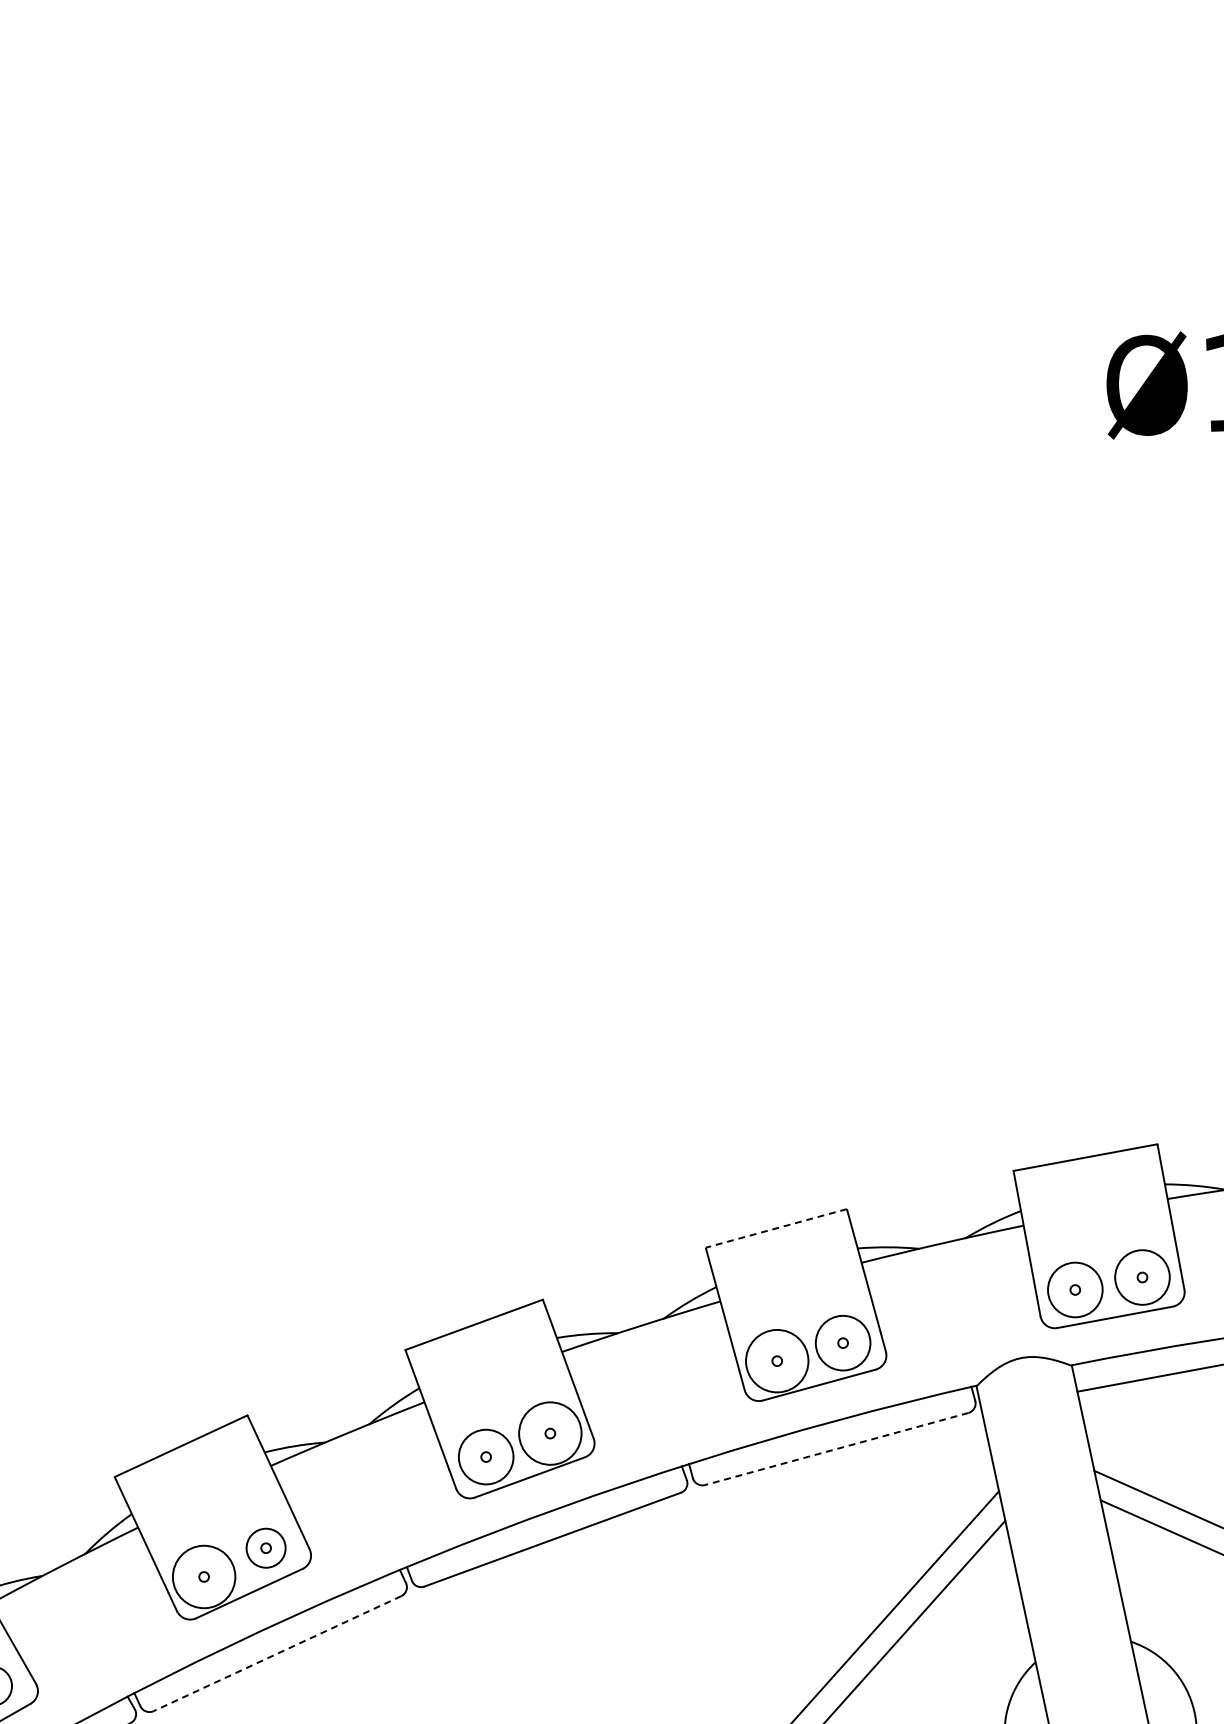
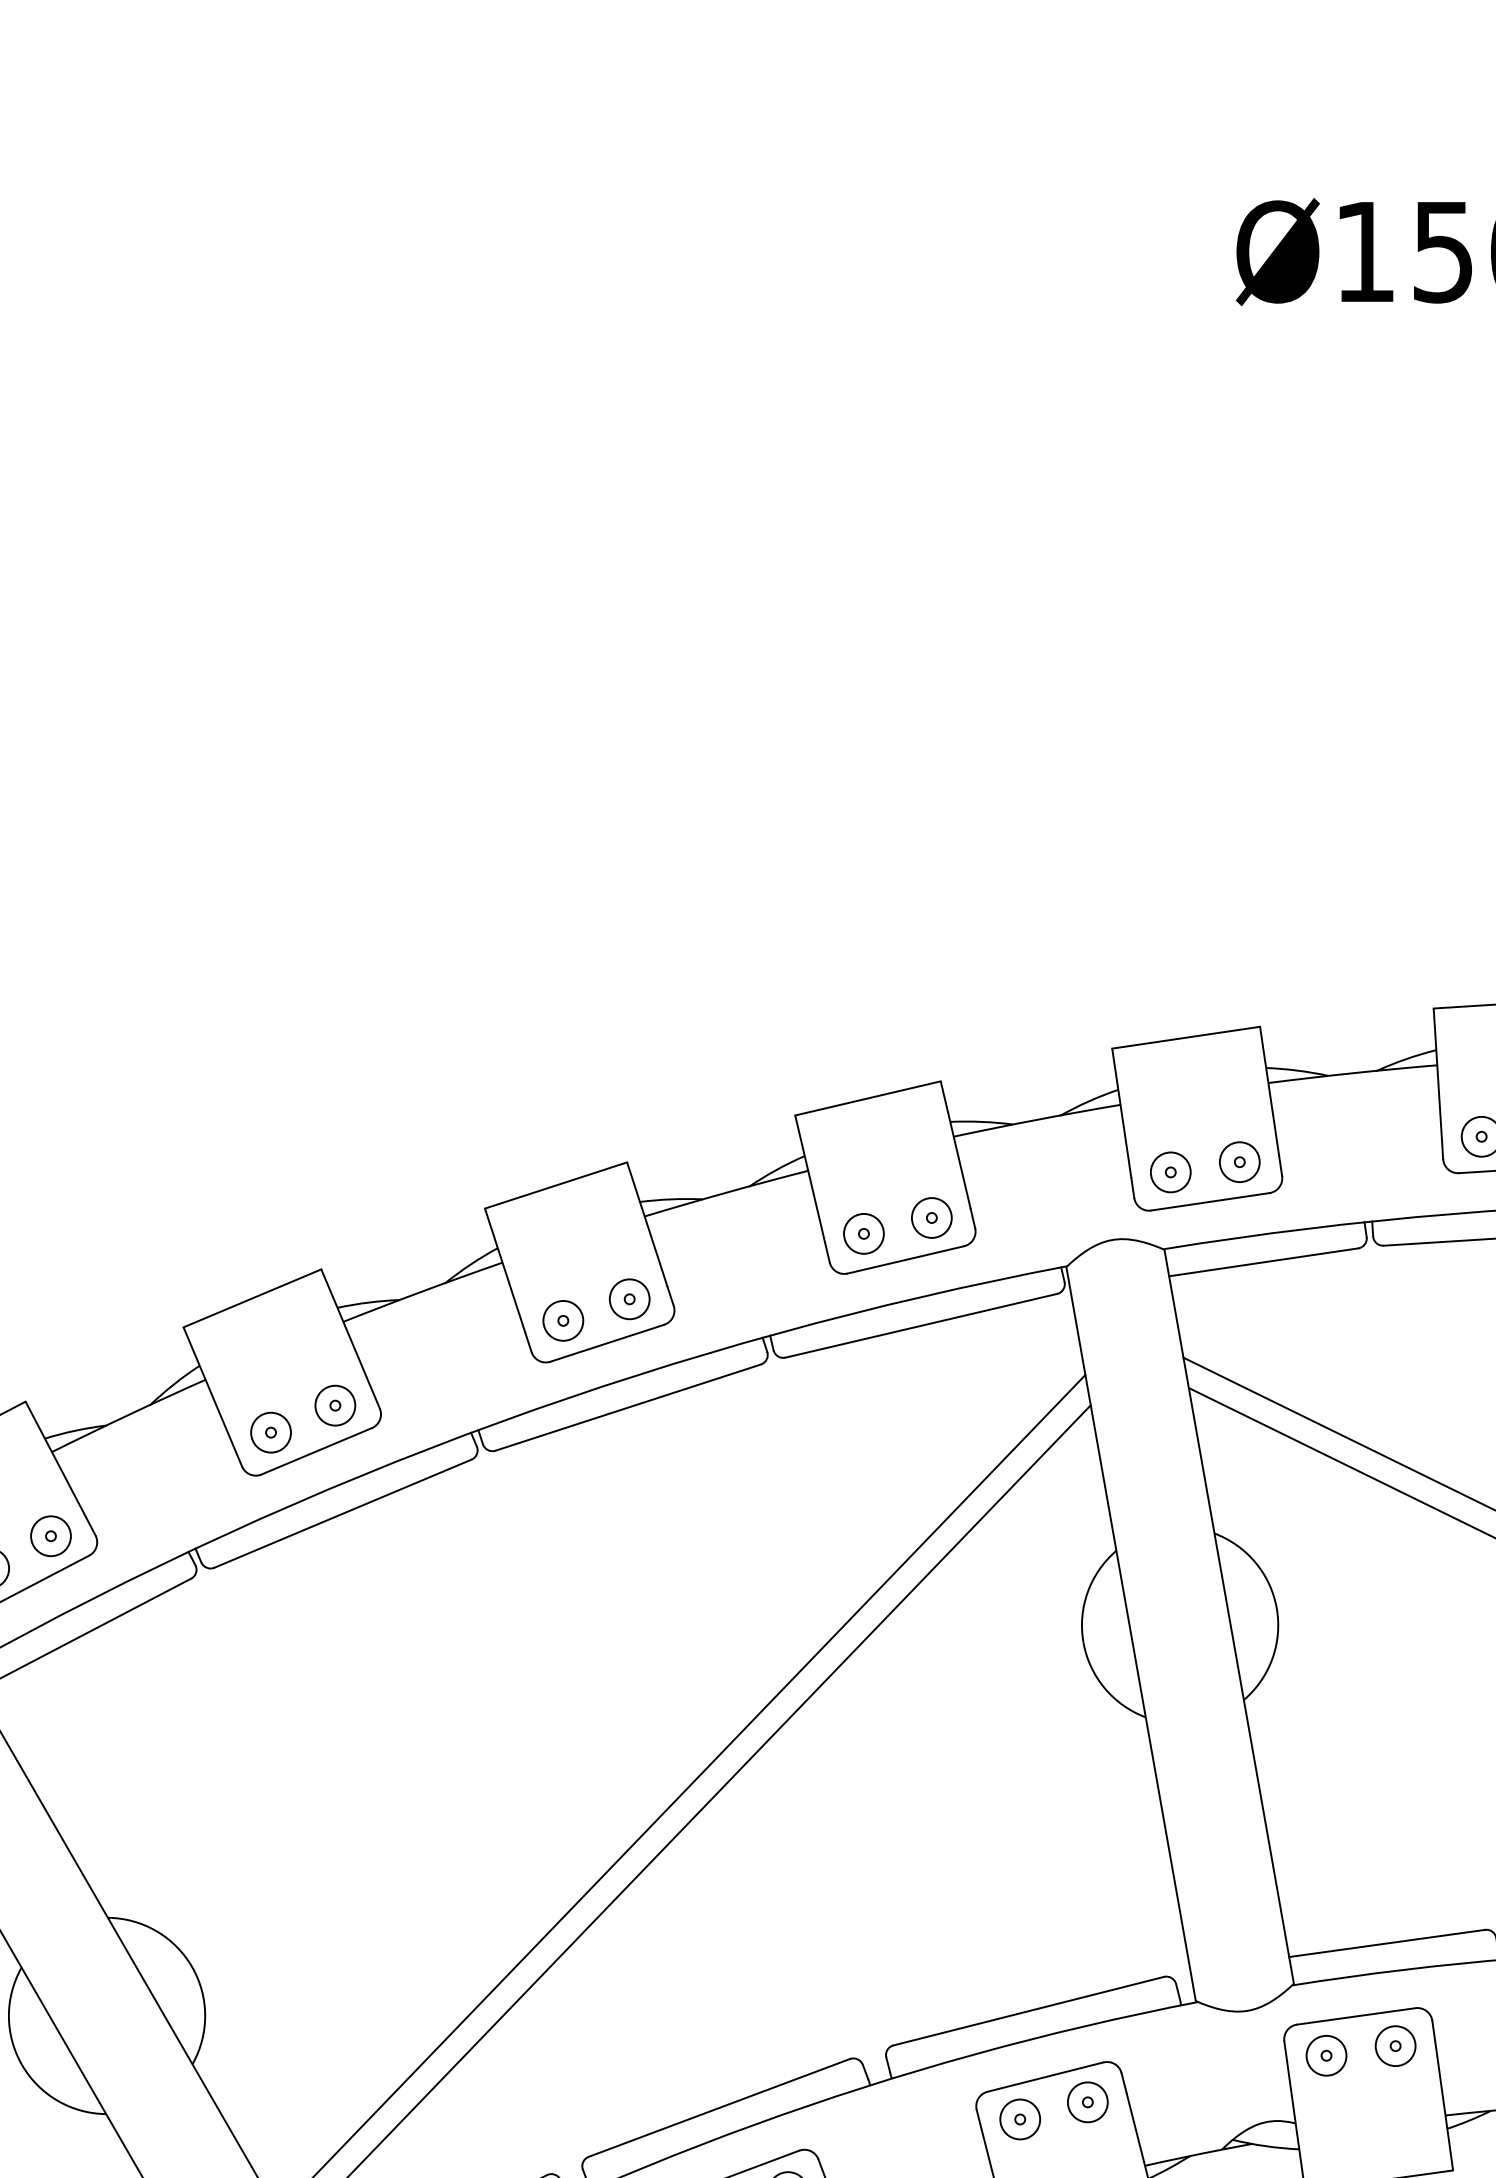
line: (776, 1228) -> (868, 1098), dashed -> solid
circle: (1142, 1277) -> (1239, 1162), size x0.71
circle: (1075, 1290) -> (1170, 1172), size x0.71
circle: (842, 1342) -> (931, 1217), size x0.71
circle: (776, 1360) -> (863, 1233), size x0.62
circle: (550, 1433) -> (629, 1299), size x0.62
line: (835, 1448) -> (920, 1325), dashed -> solid
circle: (486, 1456) -> (563, 1320), size x0.71
circle: (203, 1576) -> (270, 1432), size x0.62
line: (276, 1653) -> (342, 1513), dashed -> solid

